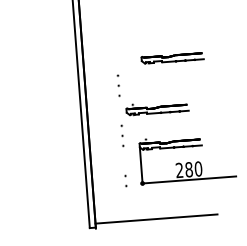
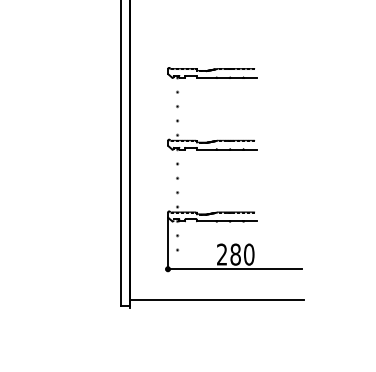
part: (172, 58) -> (212, 73), moved
part: (157, 108) -> (212, 142), moved
part: (186, 158) -> (233, 238), moved

